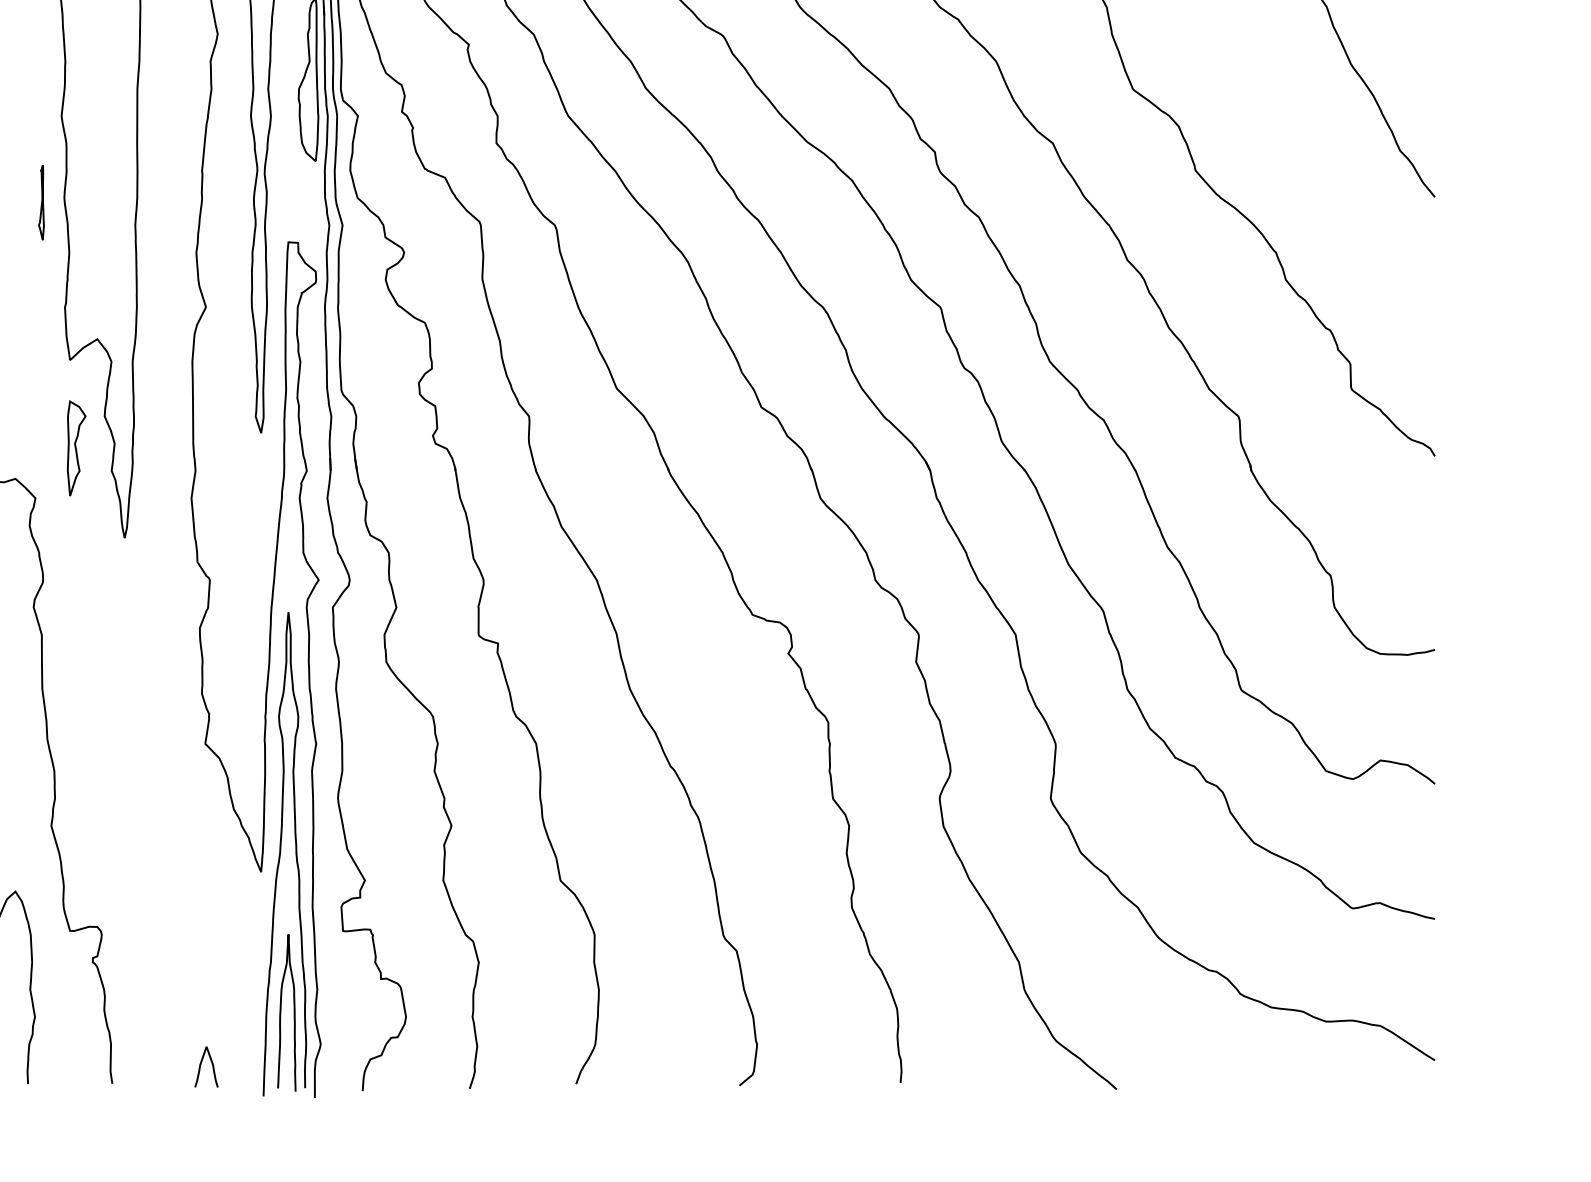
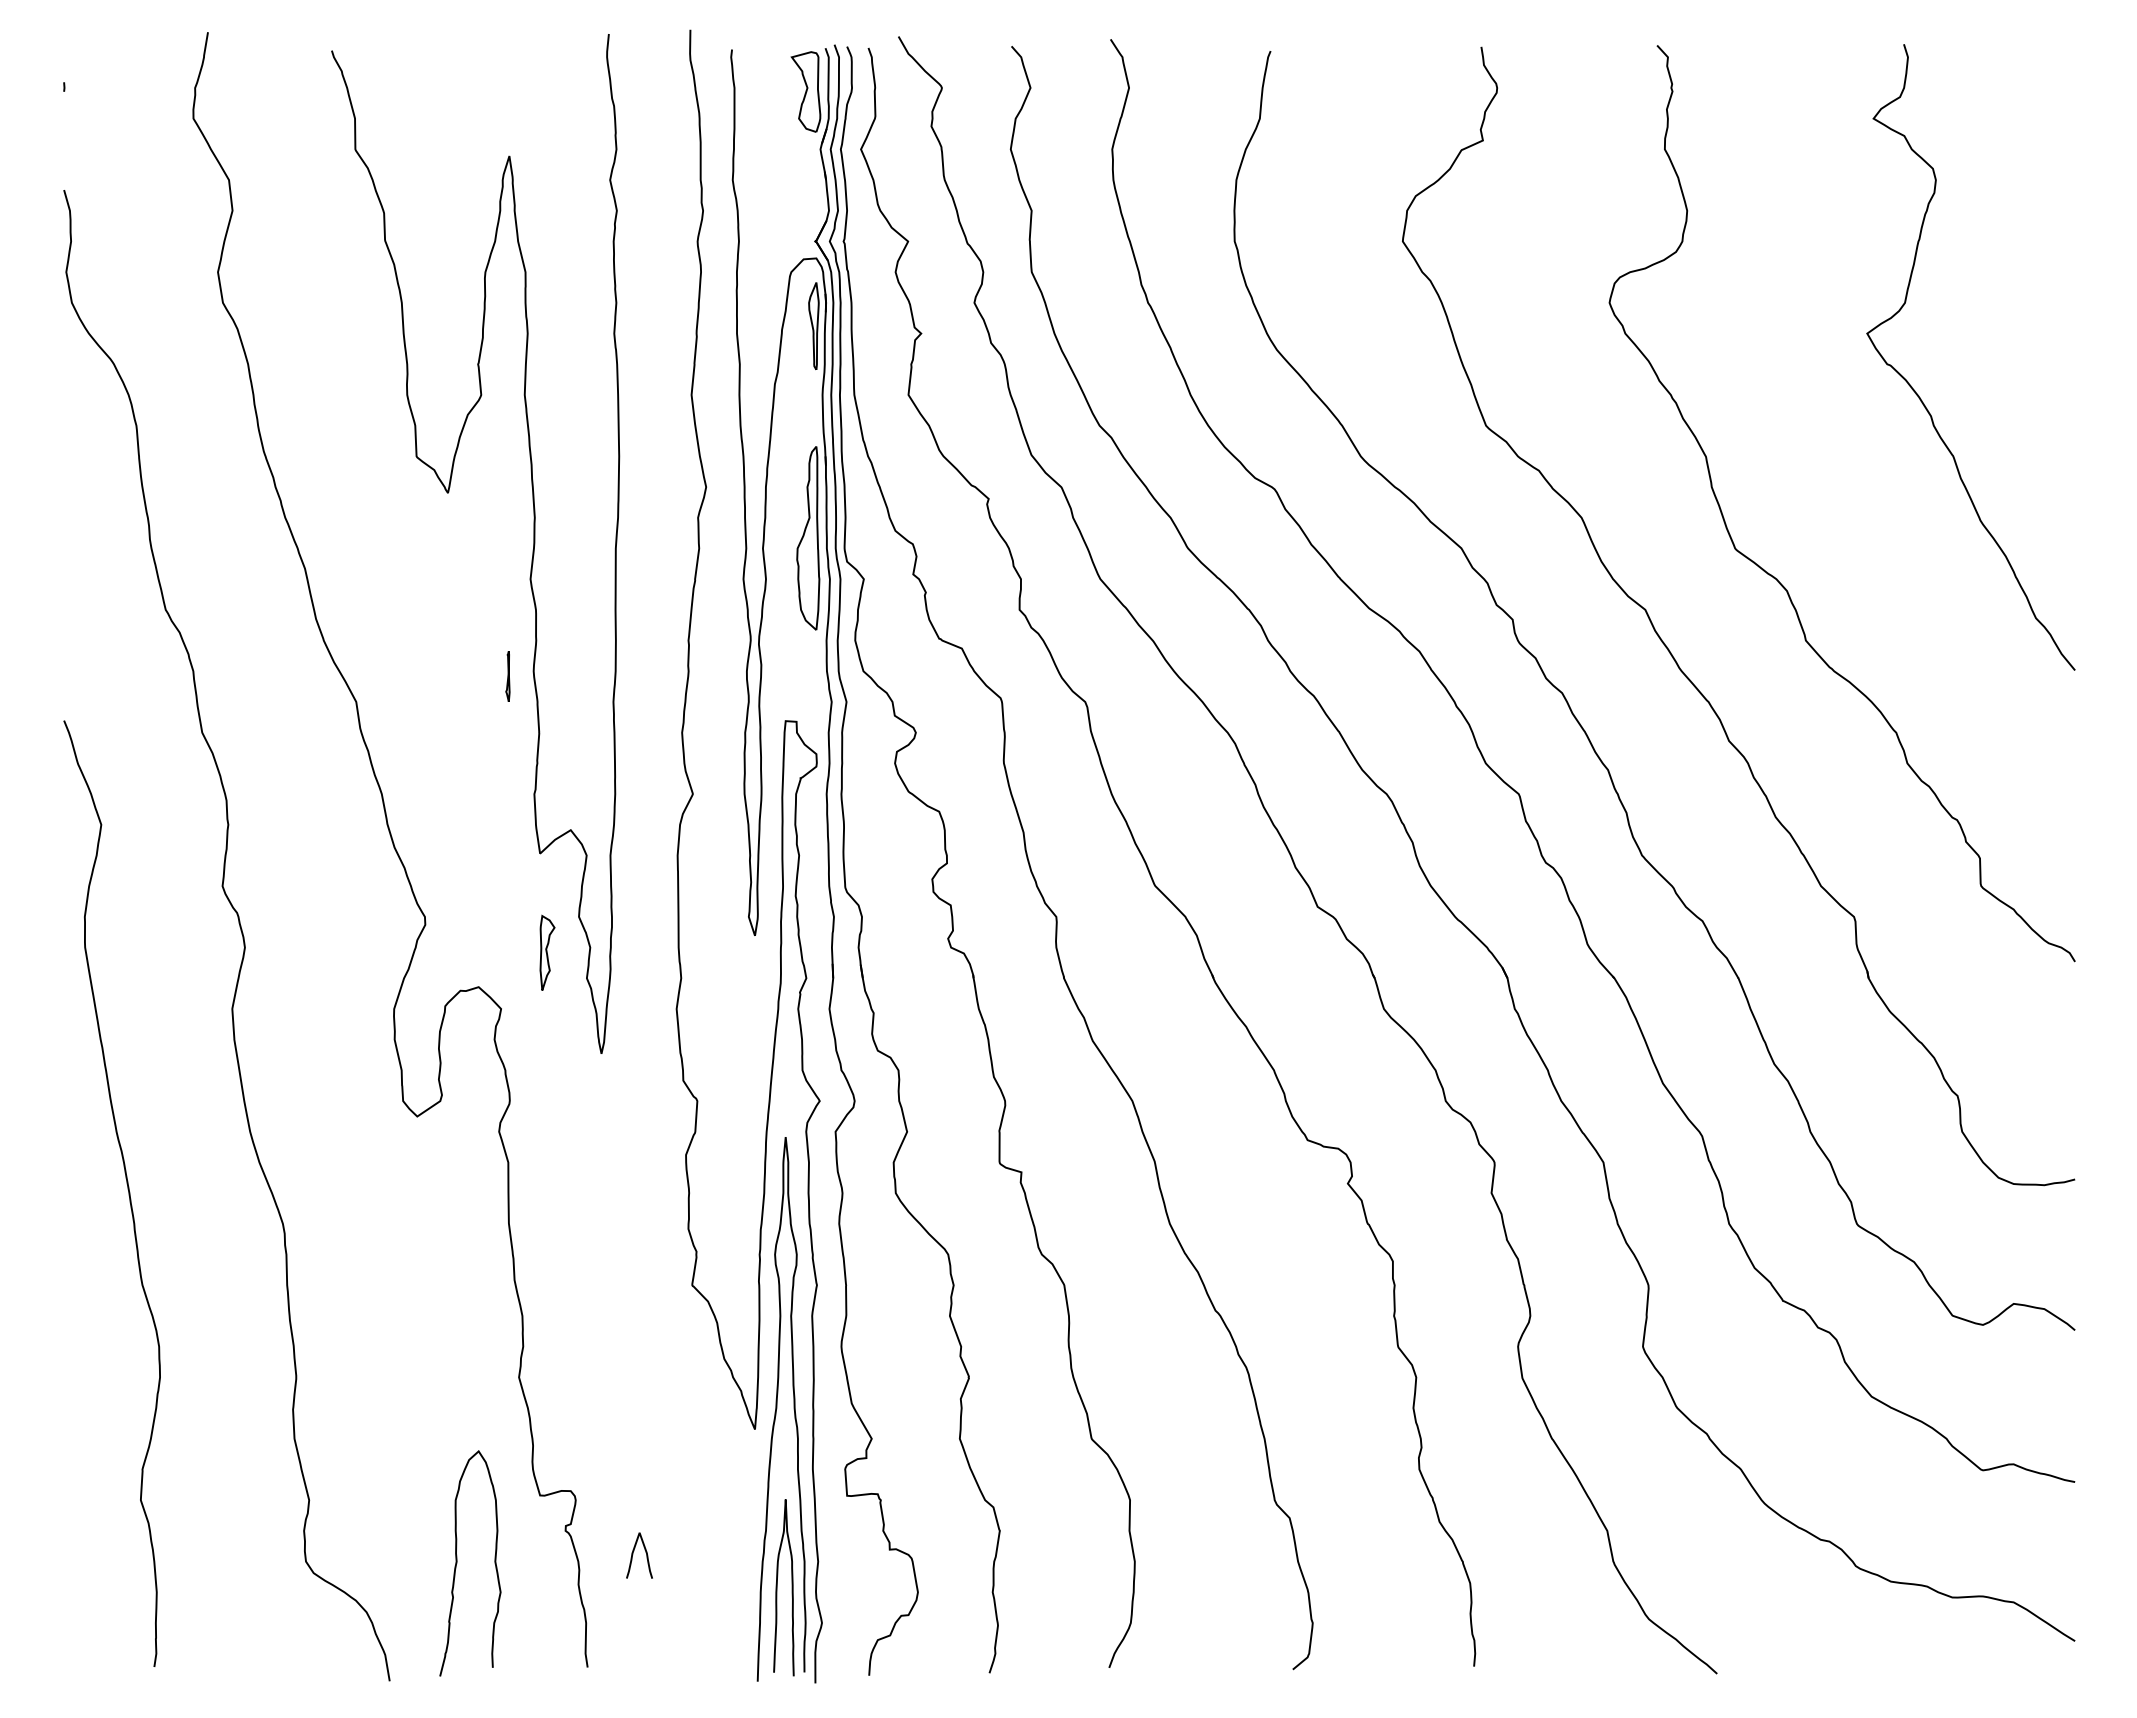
part: (41, 202) -> (507, 676), size x0.6
part: (76, 448) -> (547, 952), size x0.7
curve: (201, 1066) -> (633, 1554), moved

